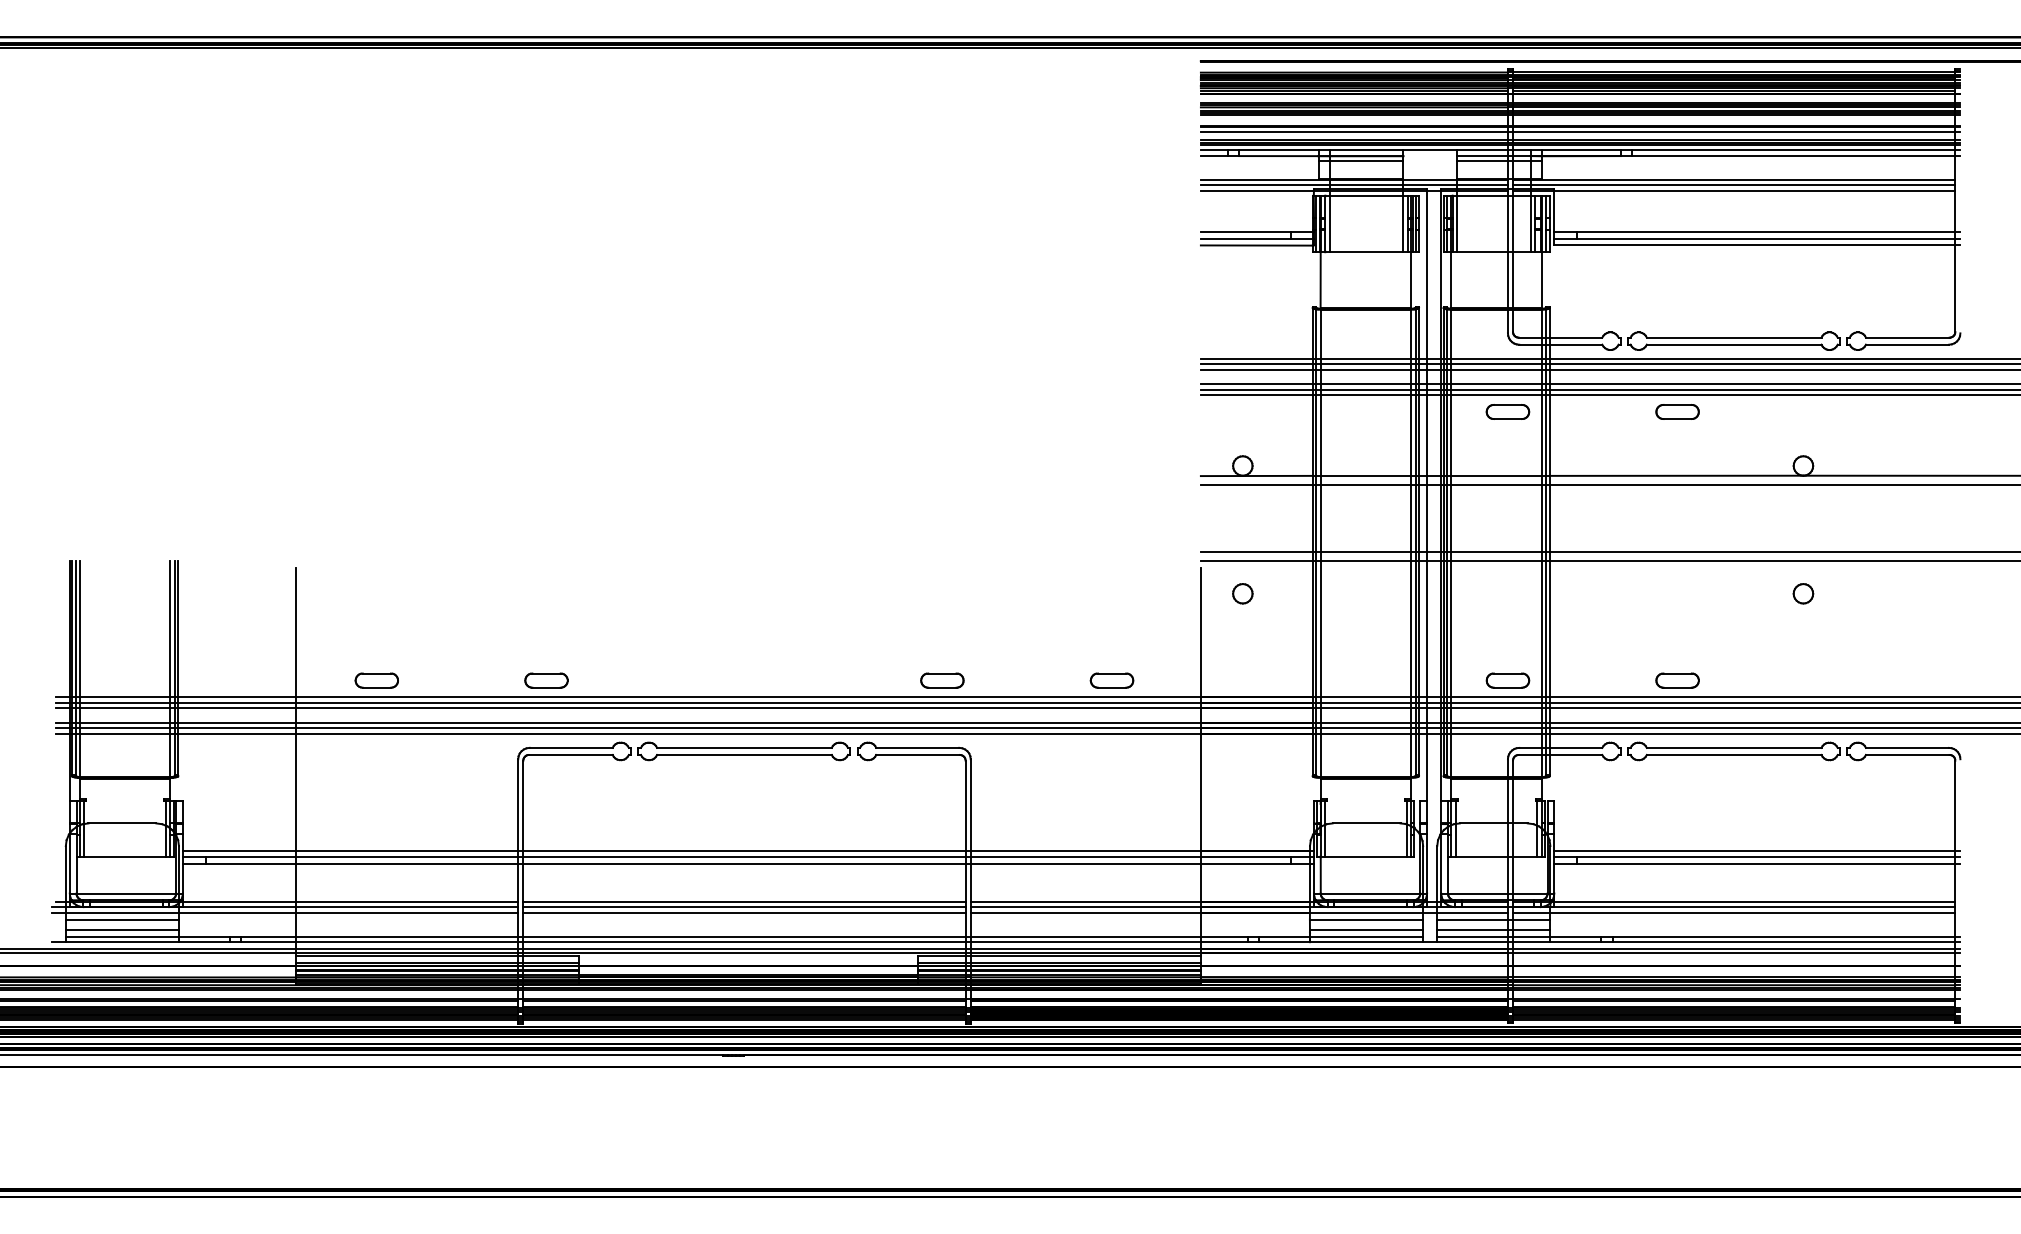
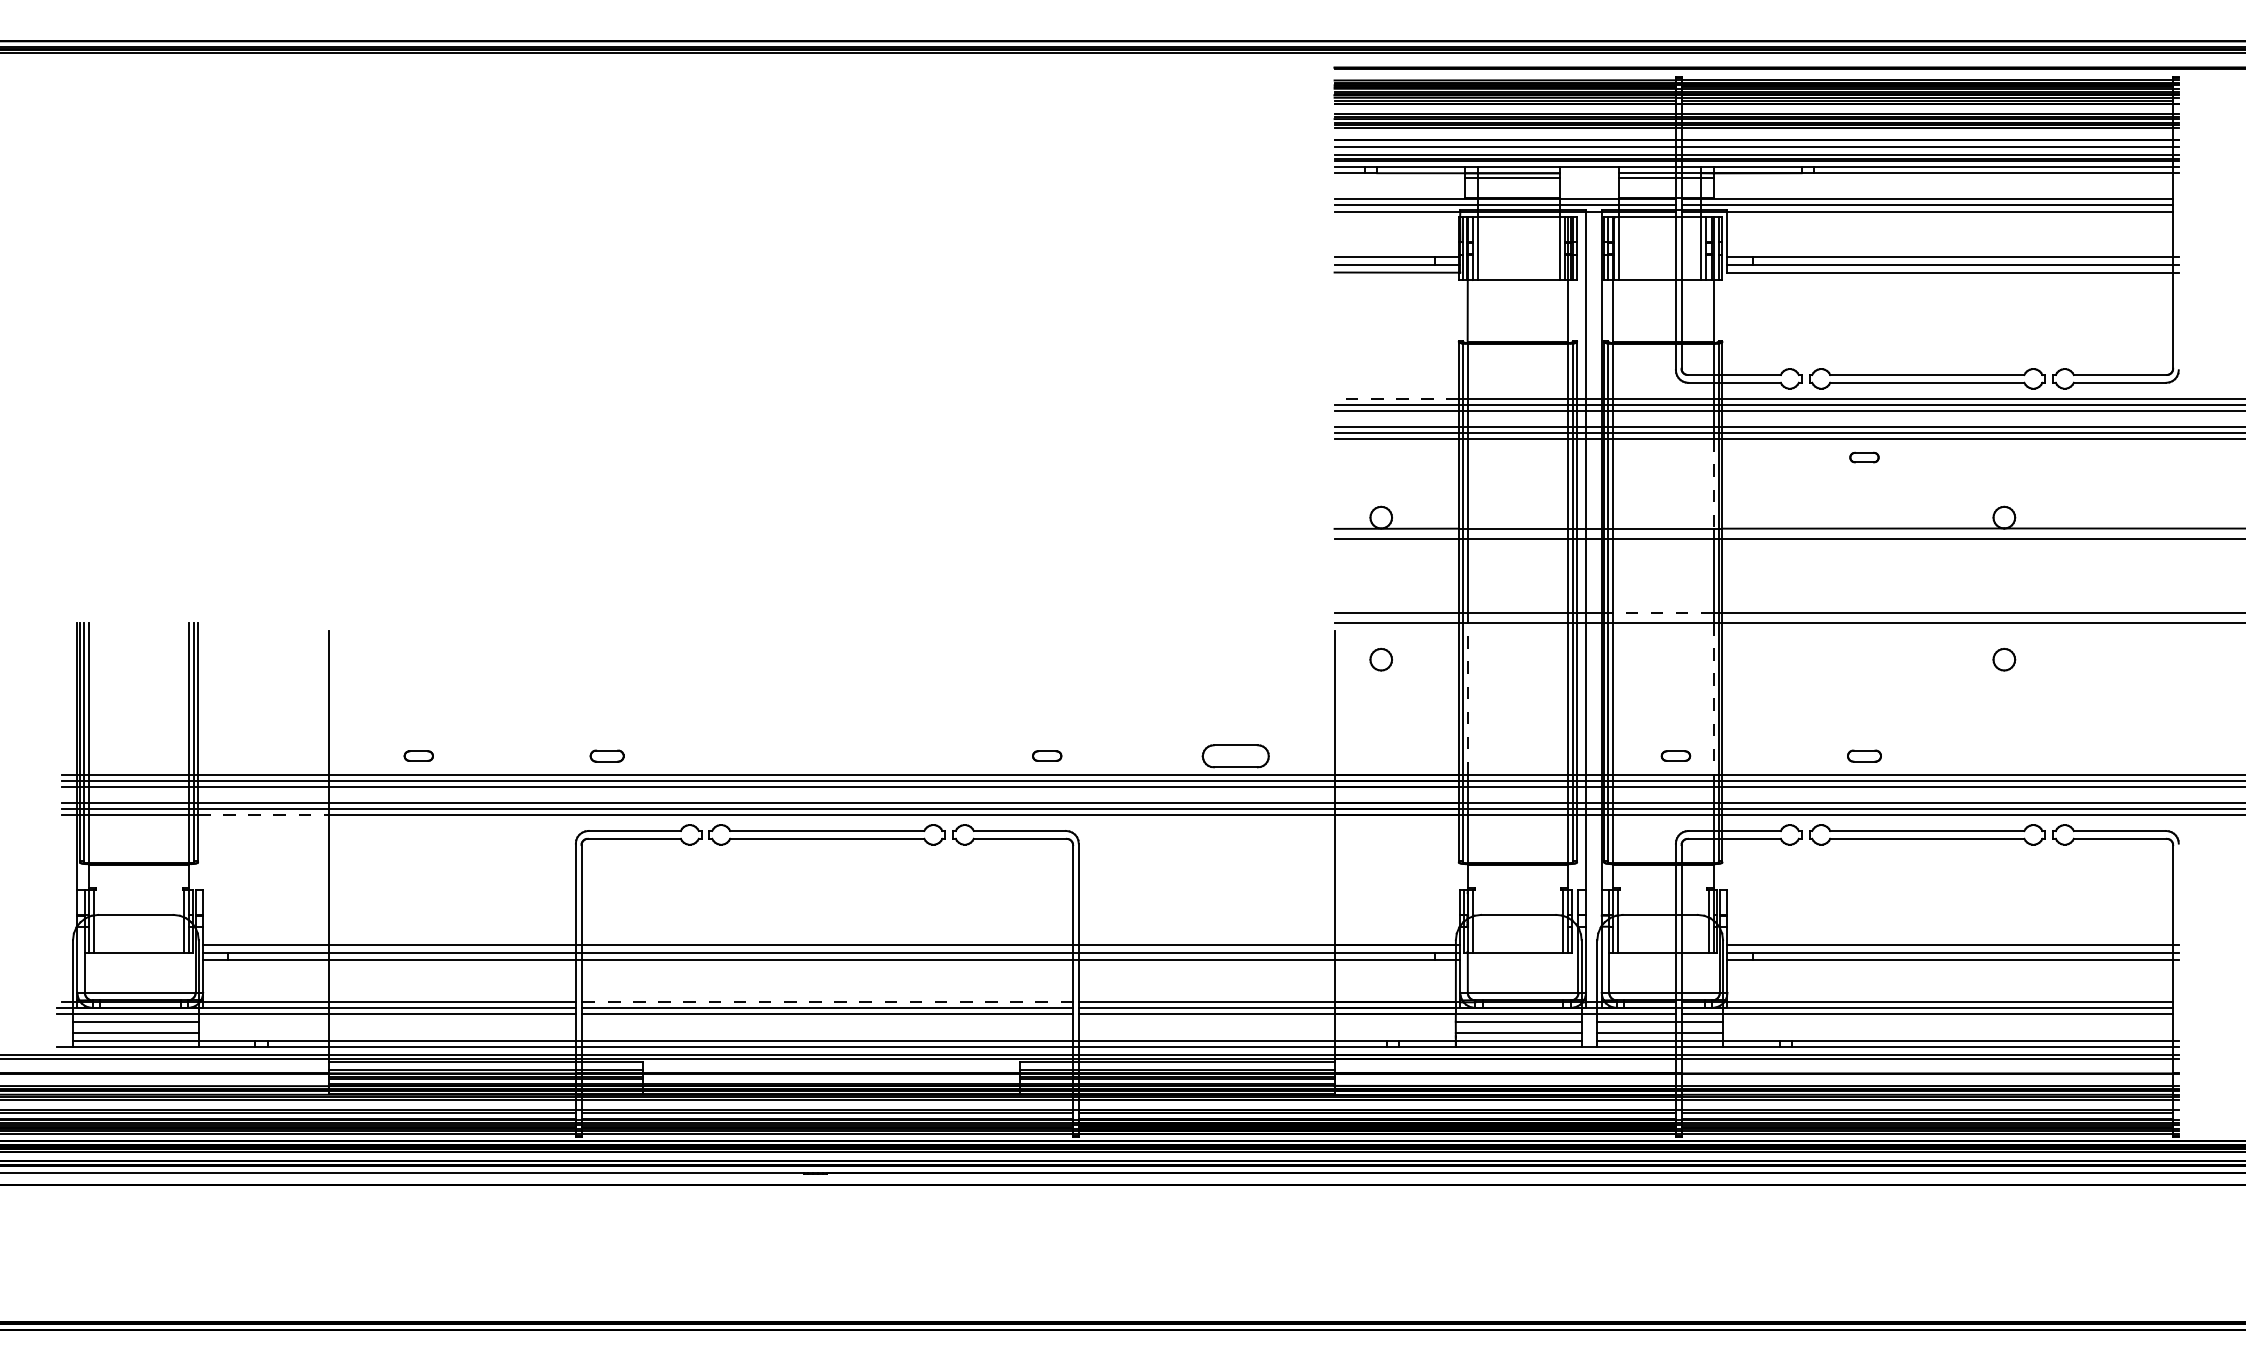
line: (1256, 358) -> (1396, 398), solid -> dashed
part: (1507, 411) -> (1675, 457), removed
part: (1677, 411) -> (1864, 457), size x0.6
line: (1541, 435) -> (1713, 483), solid -> dashed
line: (1495, 552) -> (1662, 613), solid -> dashed
line: (1320, 628) -> (1467, 698), solid -> dashed
line: (1541, 628) -> (1713, 698), solid -> dashed
part: (376, 679) -> (418, 755), size x0.6
part: (545, 679) -> (606, 755), size x0.7
part: (941, 679) -> (1046, 755), size x0.6
part: (1111, 679) -> (1235, 755), size x1.4
part: (1507, 679) -> (1675, 755), size x0.6
part: (1677, 679) -> (1864, 755), size x0.7
line: (237, 733) -> (263, 815), solid -> dashed
line: (744, 902) -> (827, 1002), solid -> dashed

